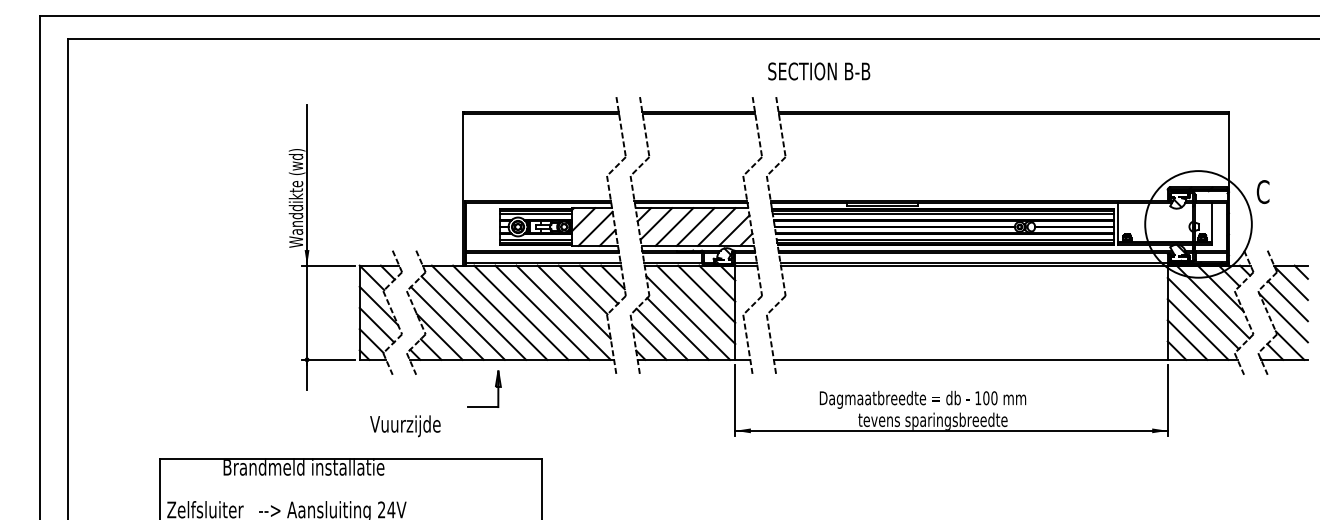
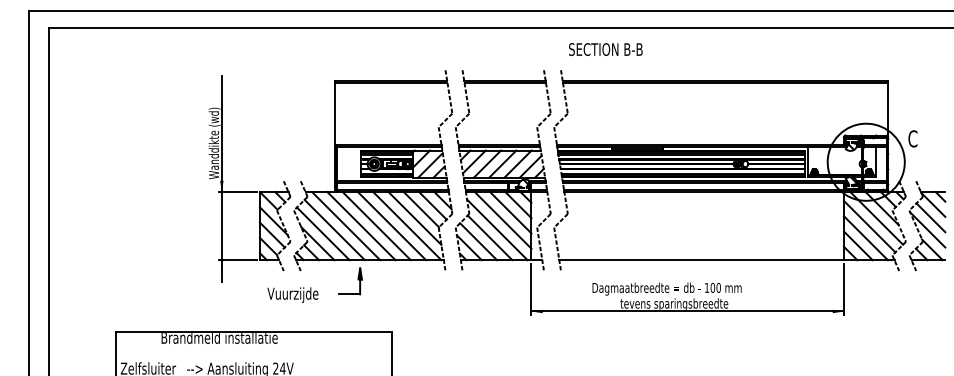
text: (819, 71) -> (606, 49), moved
text: (405, 426) -> (293, 295), moved

